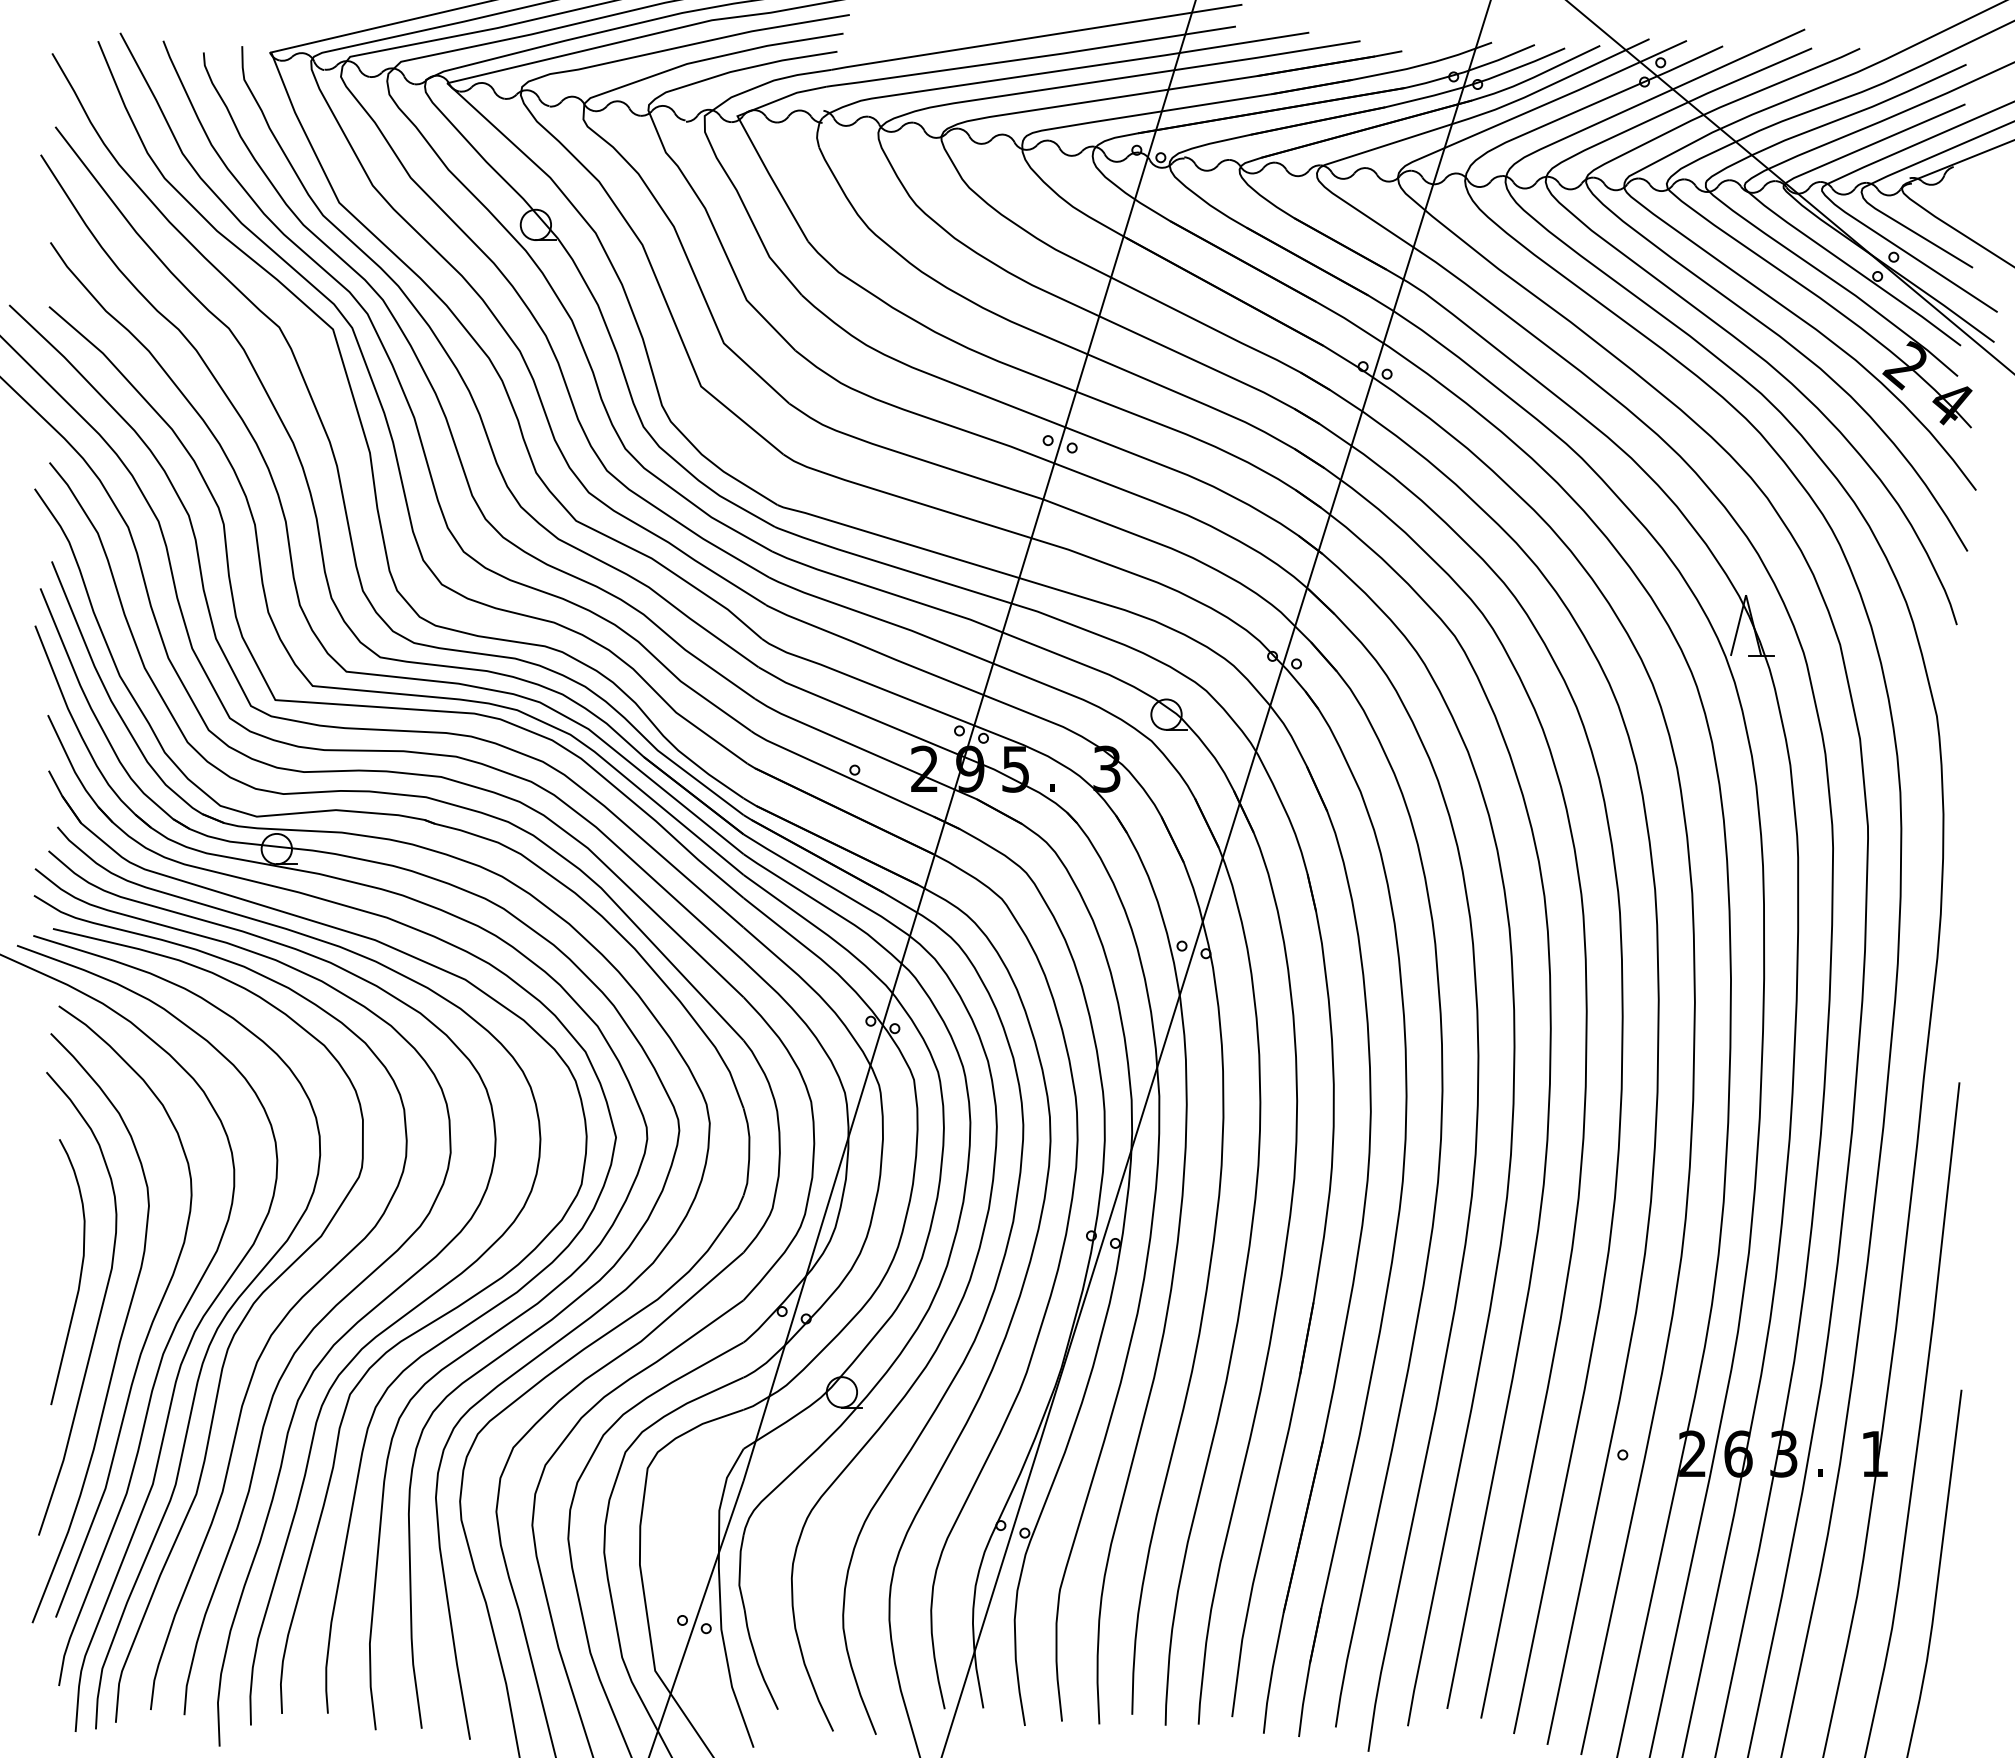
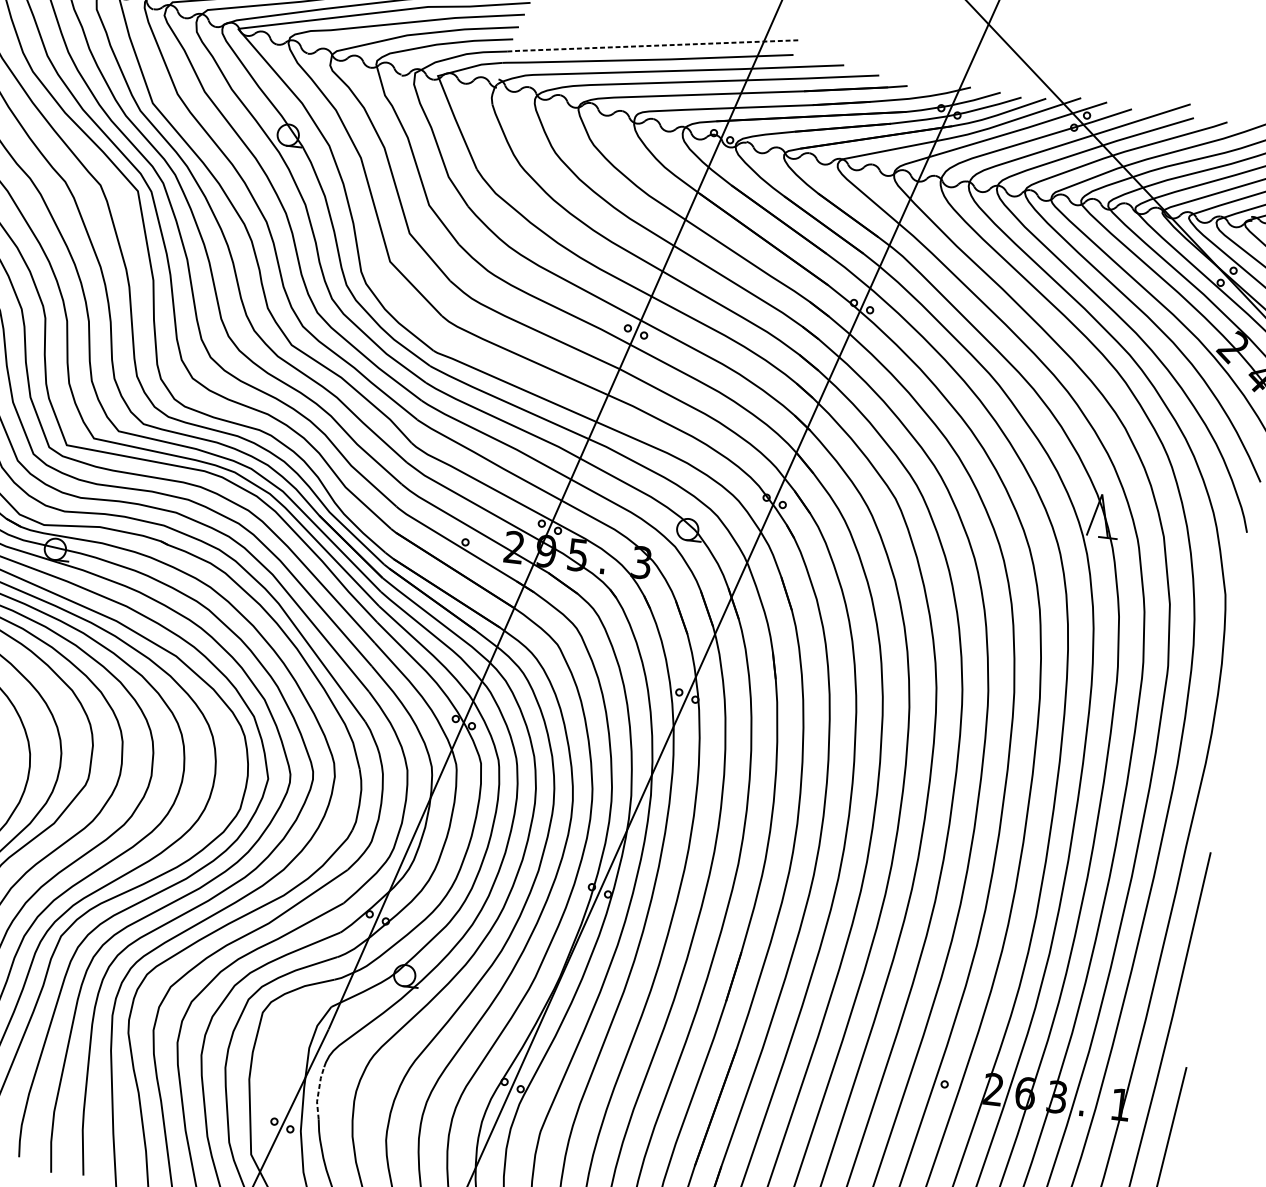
line: (1036, 37) -> (653, 45), solid -> dashed
line: (739, 1572) -> (318, 1092), solid -> dashed

